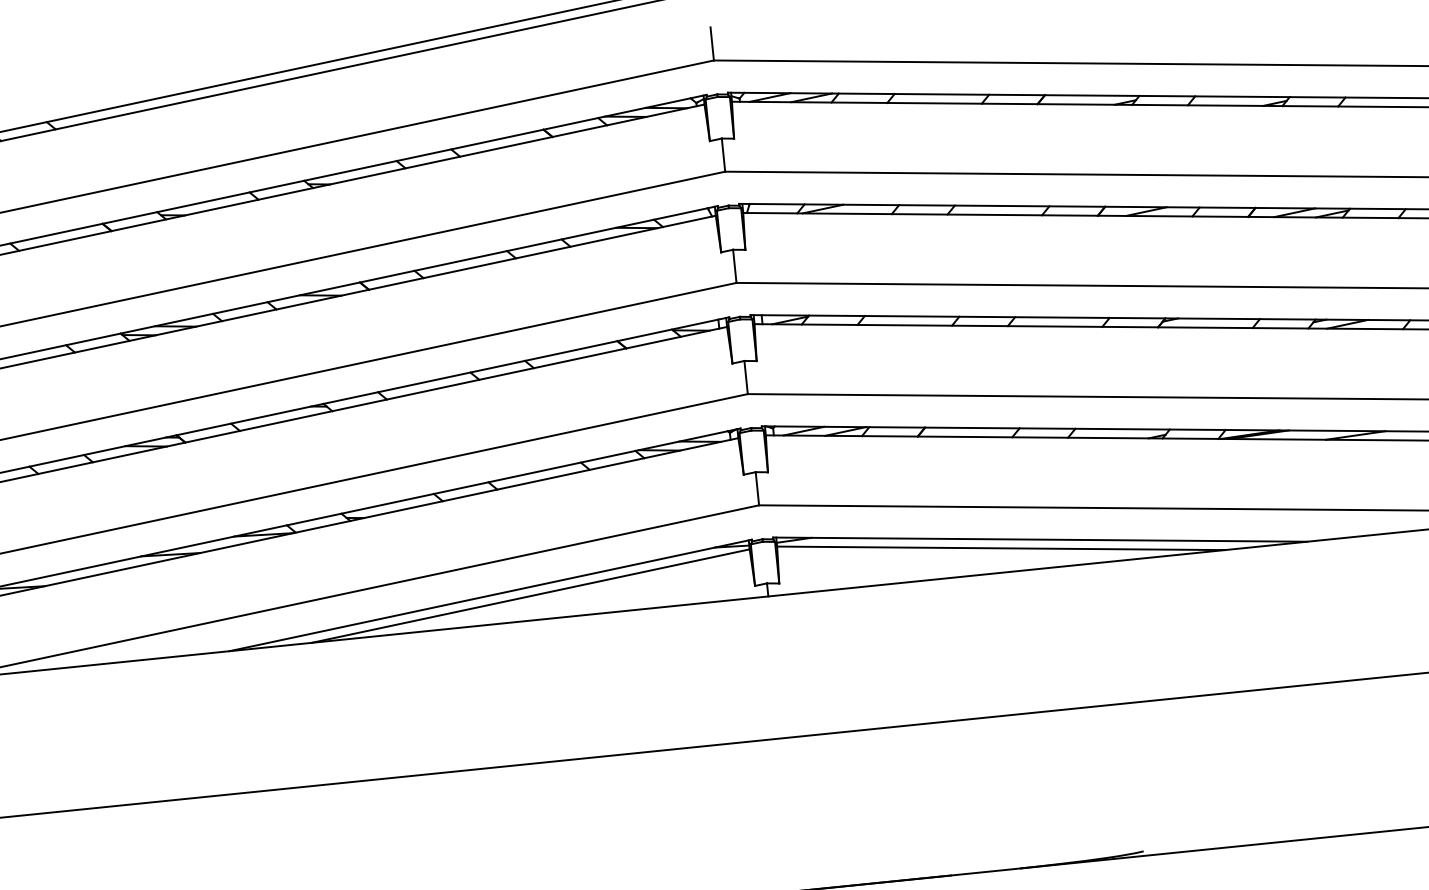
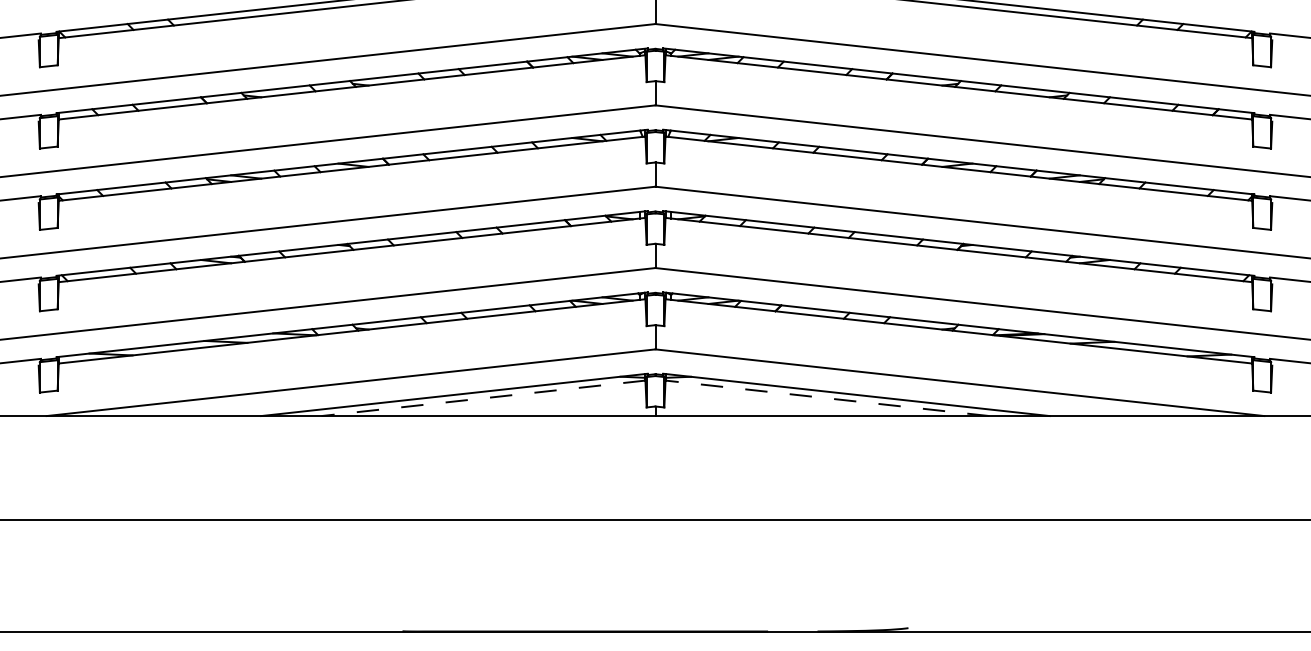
line: (1001, 548) -> (827, 398), solid -> dashed
line: (530, 596) -> (483, 398), solid -> dashed

